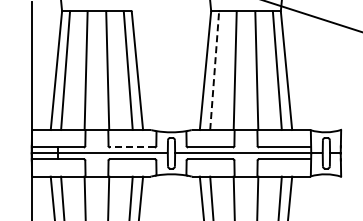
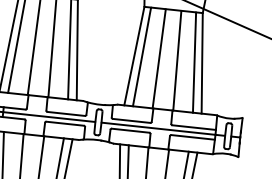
line: (214, 70) -> (141, 56), dashed -> solid
line: (131, 147) -> (65, 113), dashed -> solid

